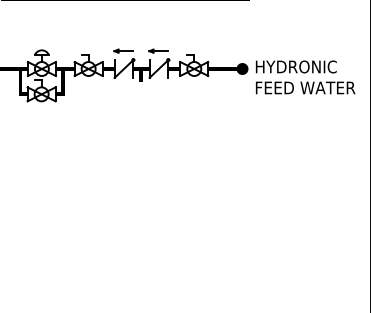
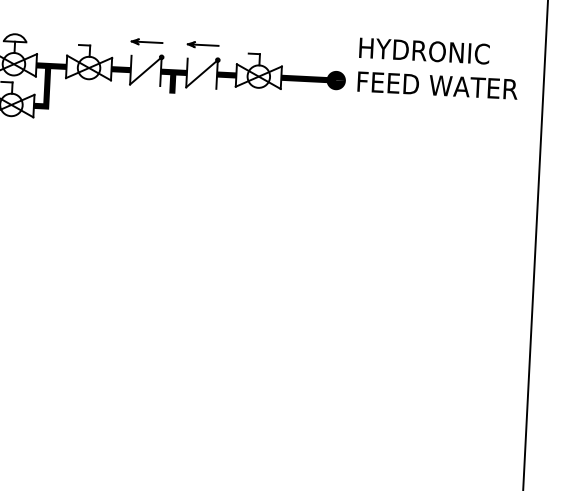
text: (305, 77) -> (438, 68), moved

